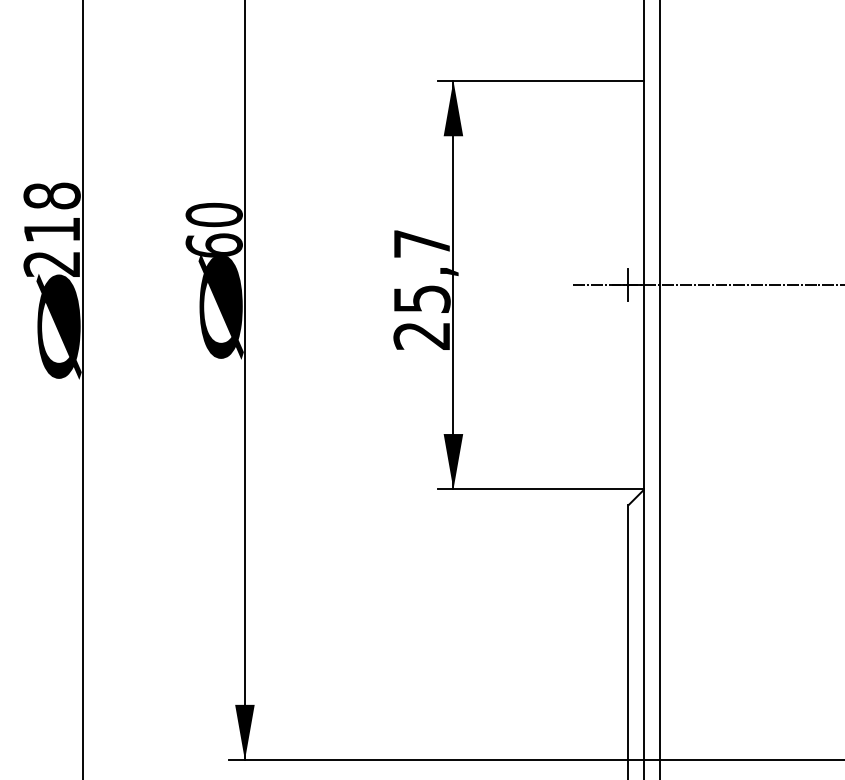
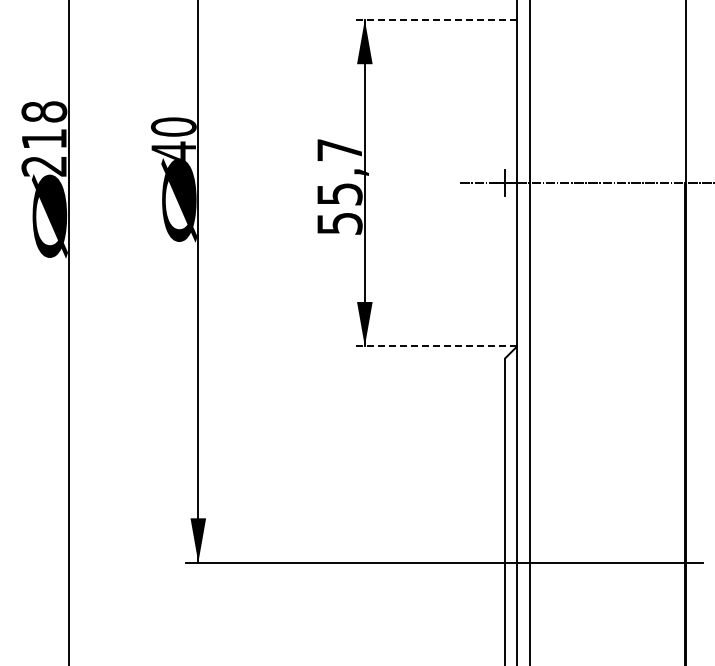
line: (540, 80) -> (434, 19), solid -> dashed
text: (213, 244) -> (173, 150), 60 -> 40
text: (421, 335) -> (339, 223), 25,7 -> 55,7
line: (540, 489) -> (434, 346), solid -> dashed

